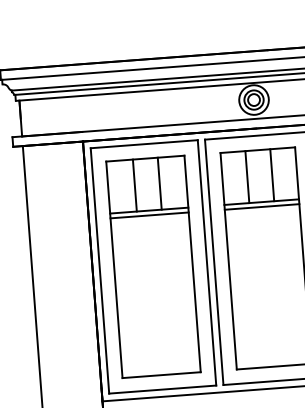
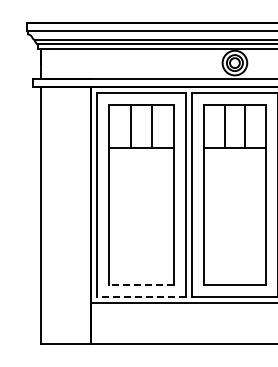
line: (261, 207) -> (234, 152), removed
line: (148, 215) -> (140, 152), removed
line: (161, 375) -> (141, 285), solid -> dashed
line: (163, 389) -> (141, 297), solid -> dashed

